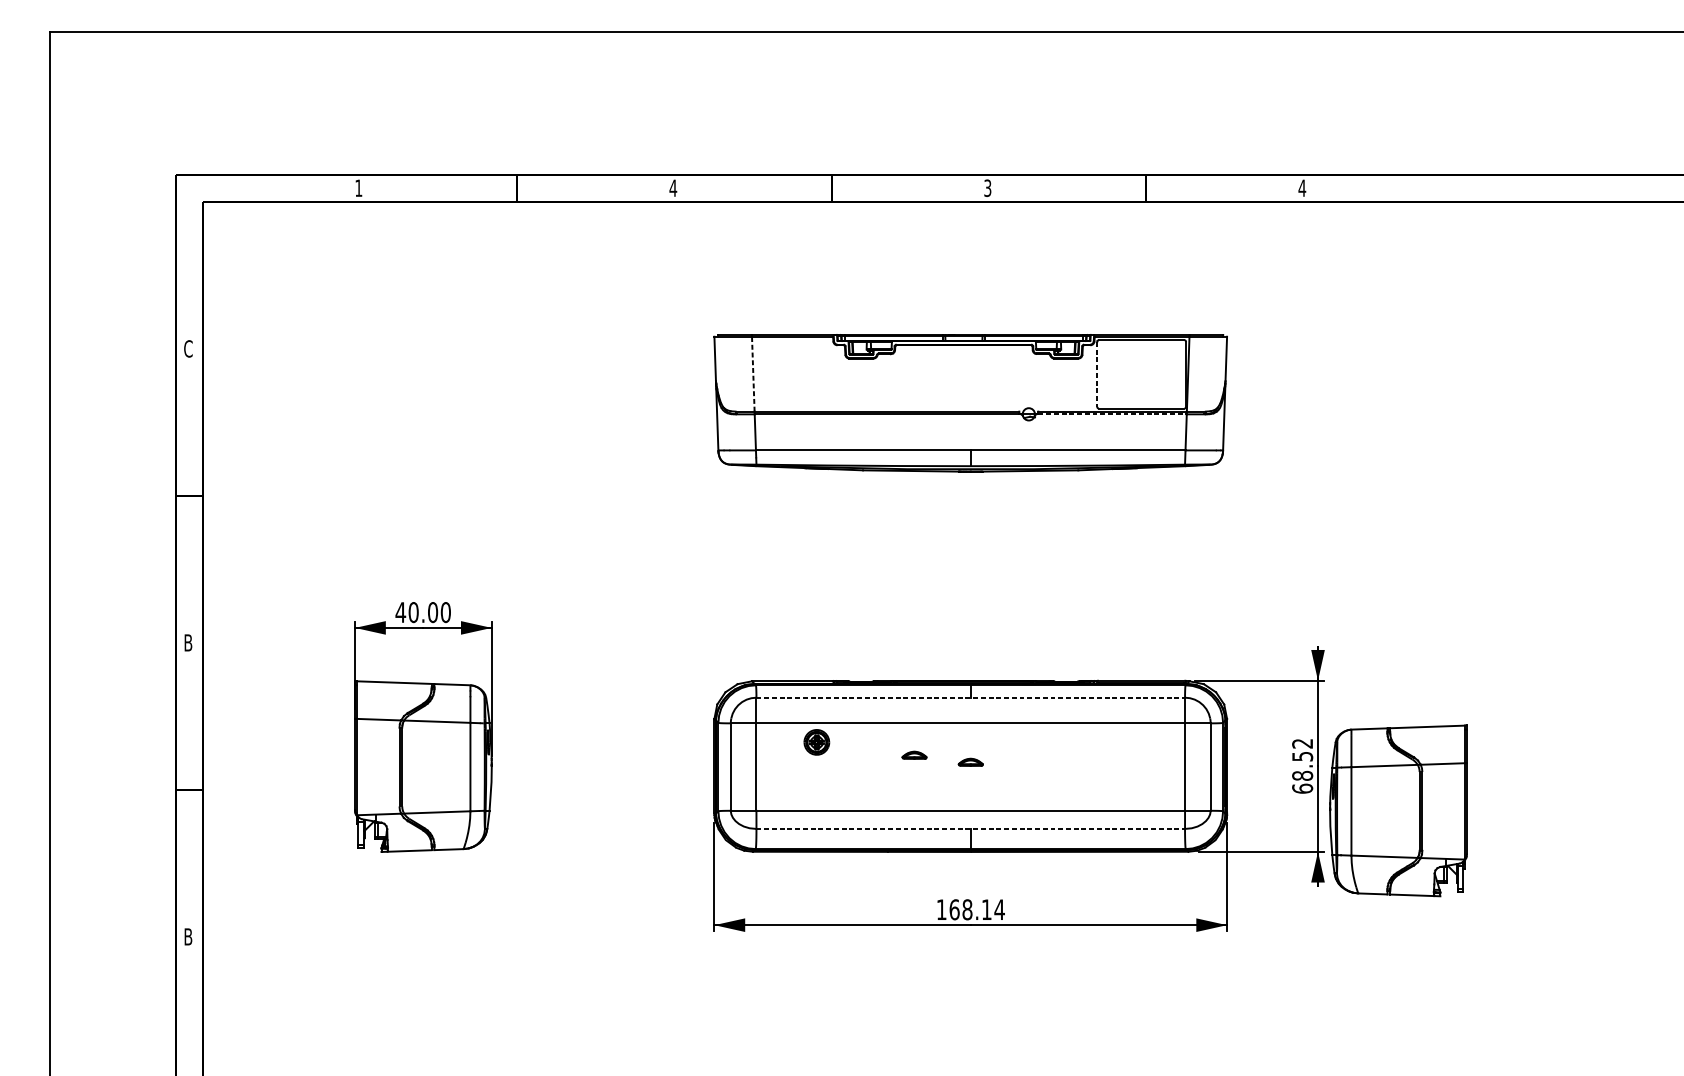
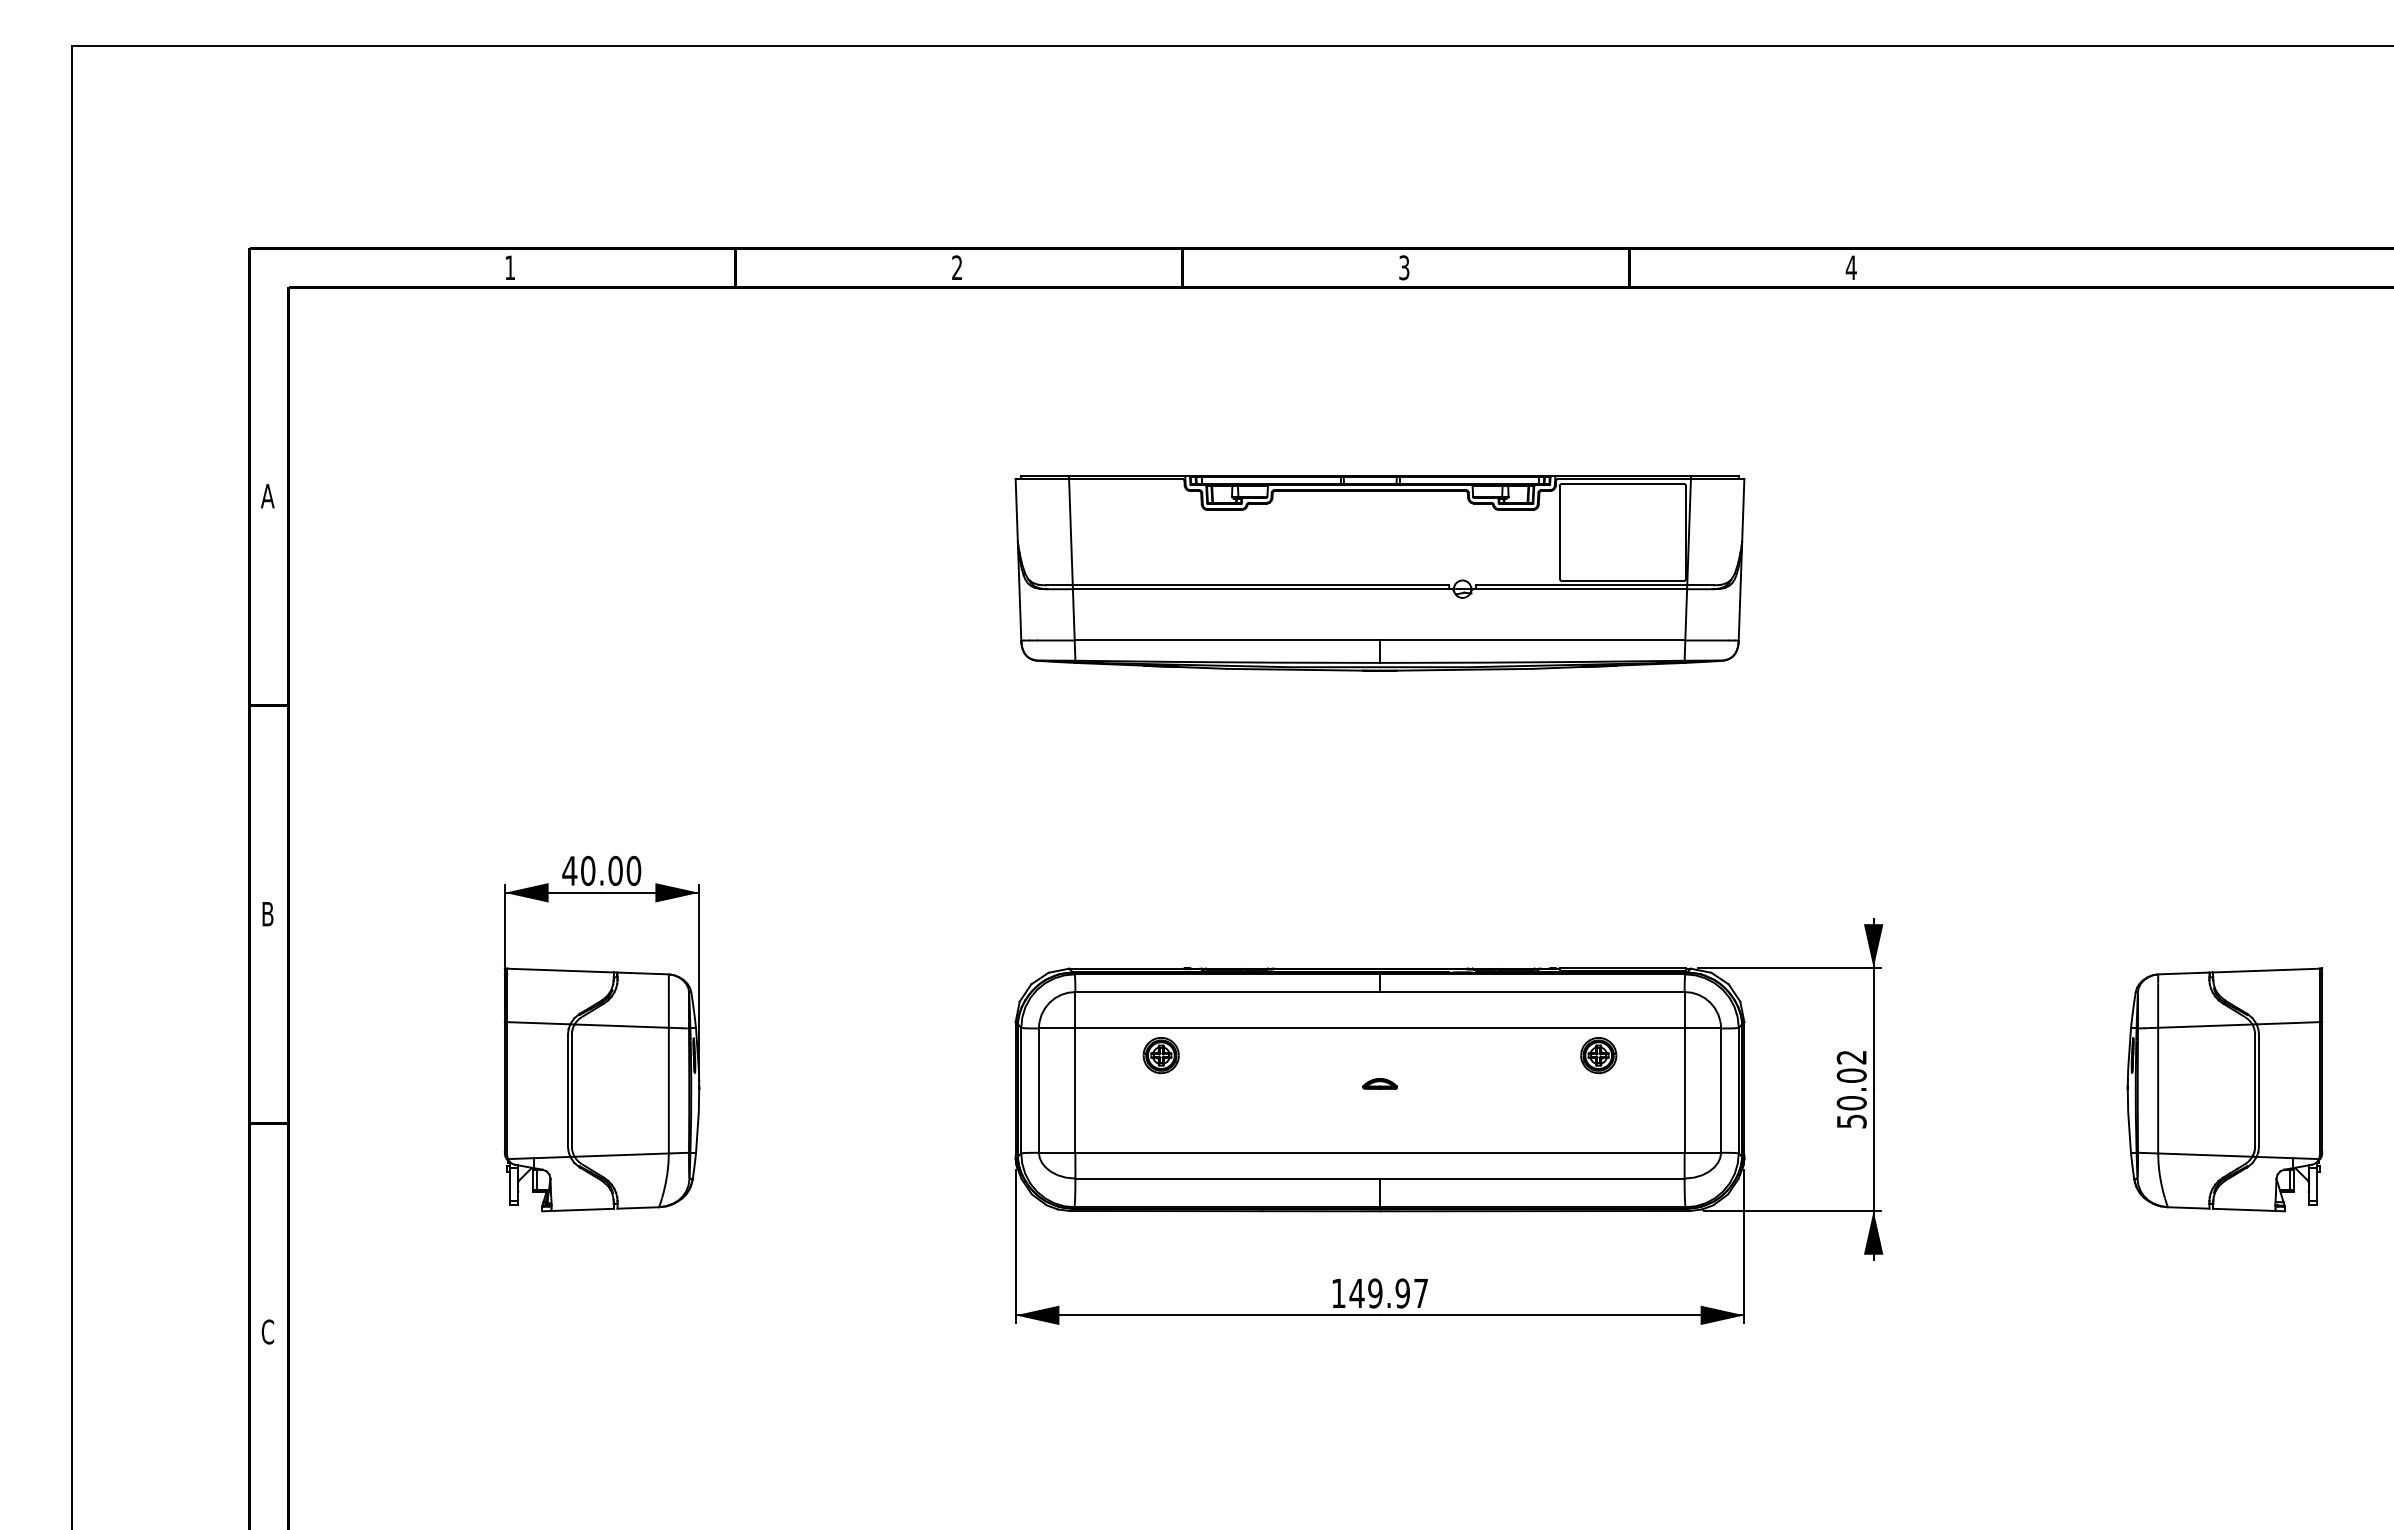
text: (672, 188) -> (956, 267), 4 -> 2
text: (188, 348) -> (267, 495), C -> A
line: (753, 373) -> (1070, 531), dashed -> solid
line: (1097, 374) -> (1559, 532), dashed -> solid
line: (1112, 414) -> (1581, 589), dashed -> solid
line: (971, 698) -> (1380, 992), dashed -> solid
part: (1124, 742) -> (1598, 1055), added
part: (914, 755) -> (1299, 1073), removed
text: (1302, 772) -> (1851, 1098), 68.52 -> 50.02
part: (1398, 810) -> (2224, 1089), moved
line: (971, 828) -> (1380, 1178), dashed -> solid
text: (976, 909) -> (1388, 1293), 168.14 -> 149.97
text: (188, 936) -> (267, 1331), B -> C

